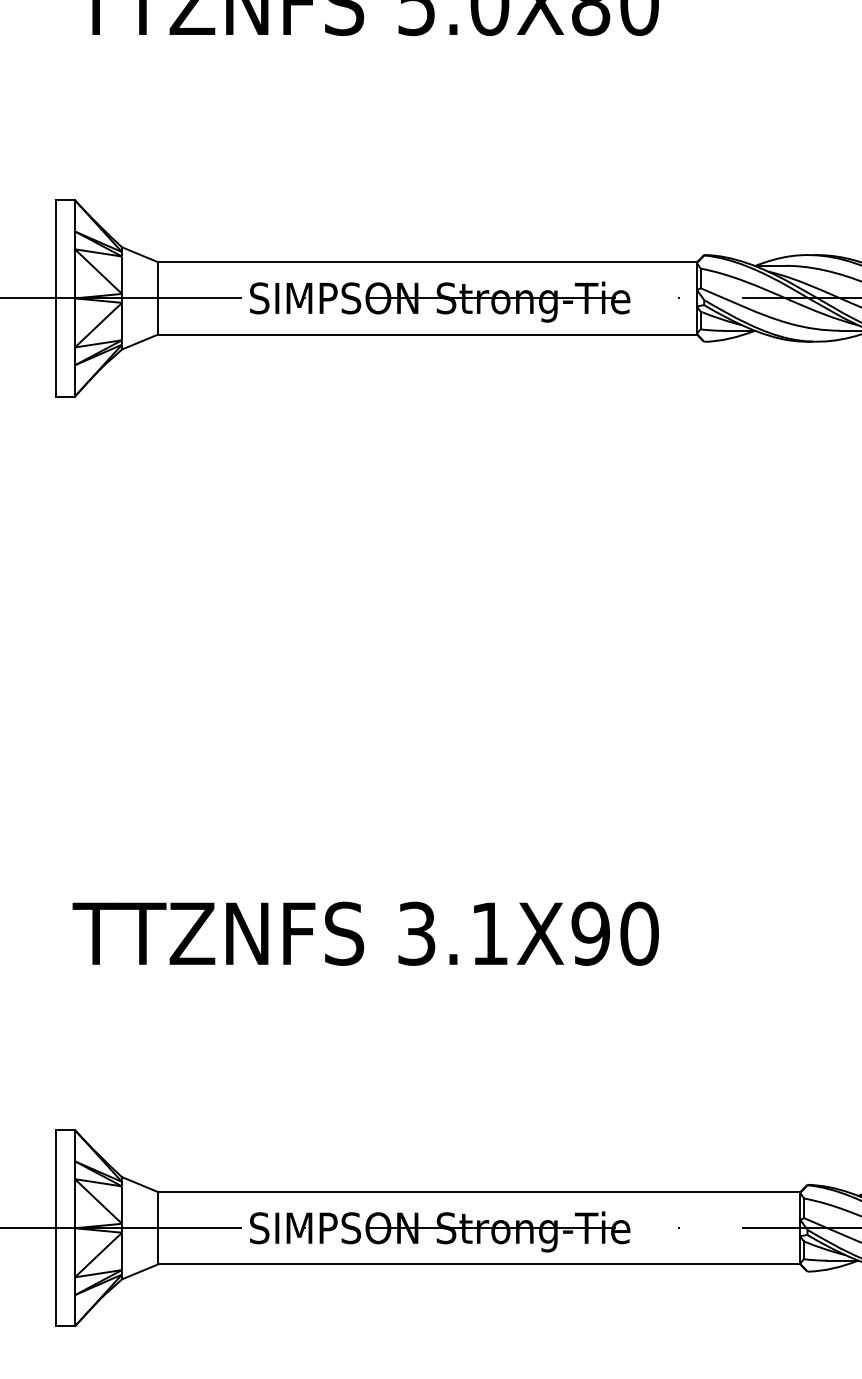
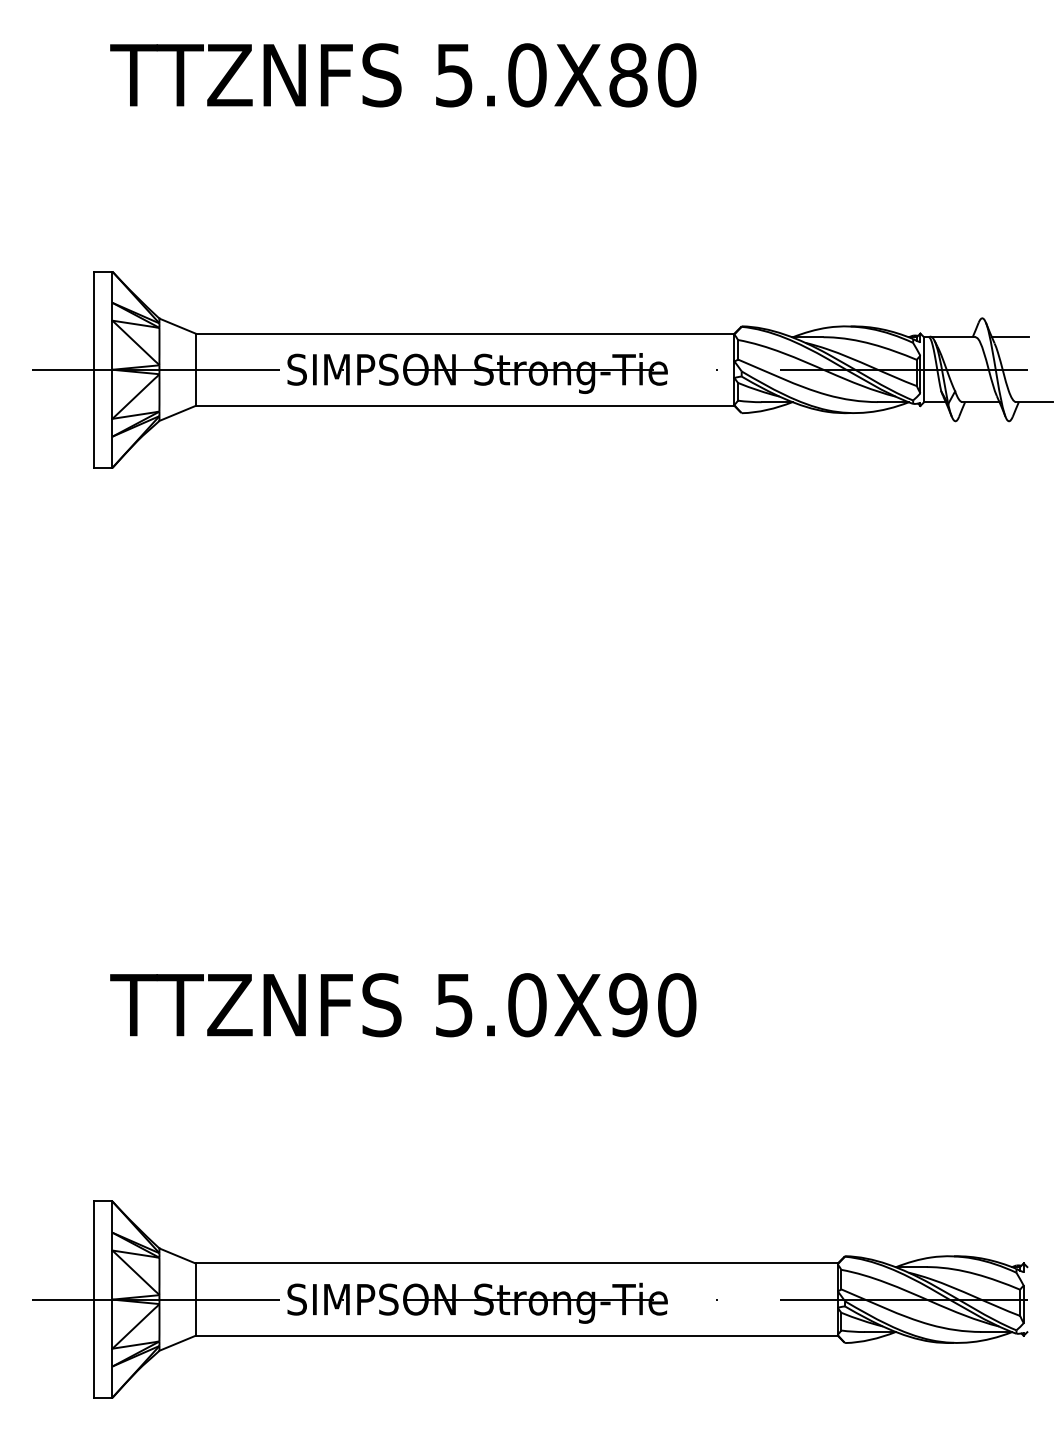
text: (454, 934) -> (491, 1005), 3.1X90 -> 5.0X90

